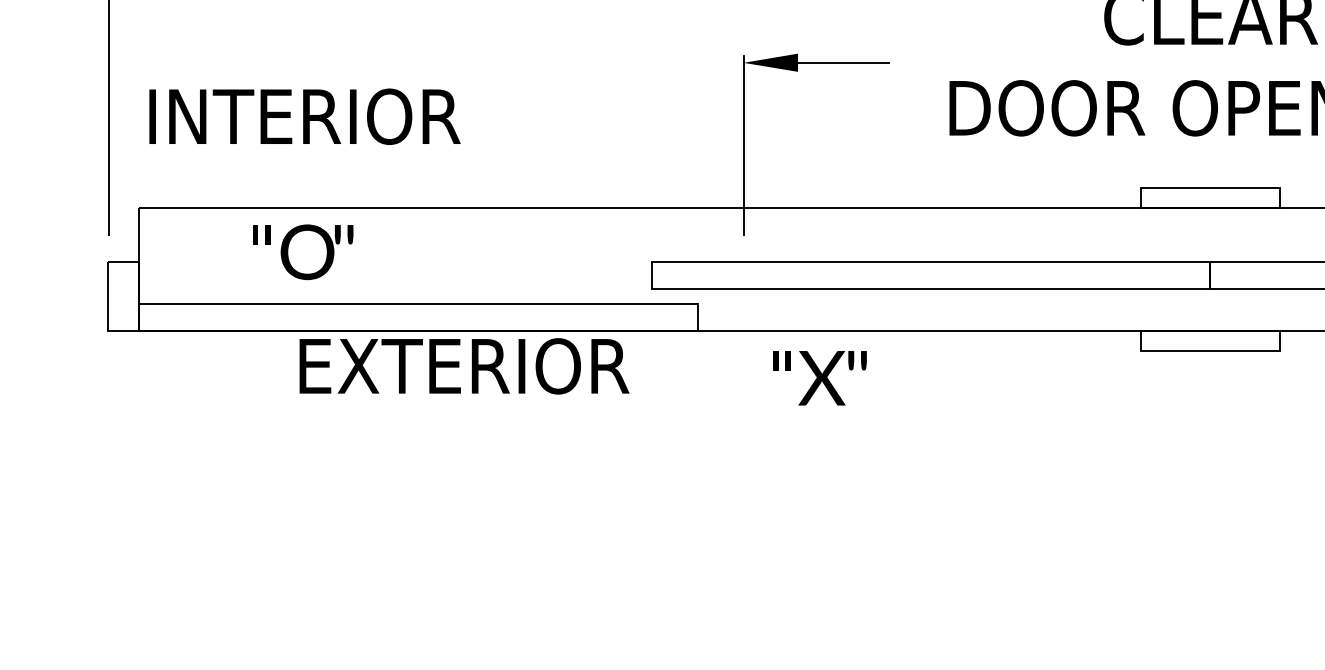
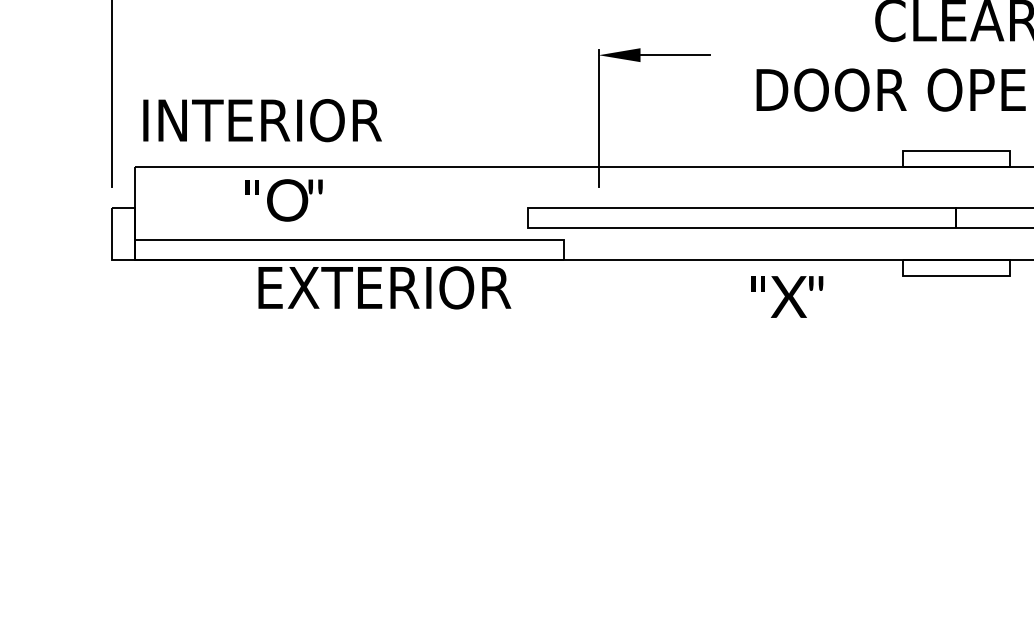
text: (304, 116) -> (262, 120), moved
text: (302, 252) -> (283, 200), moved
text: (820, 377) -> (787, 296), moved

